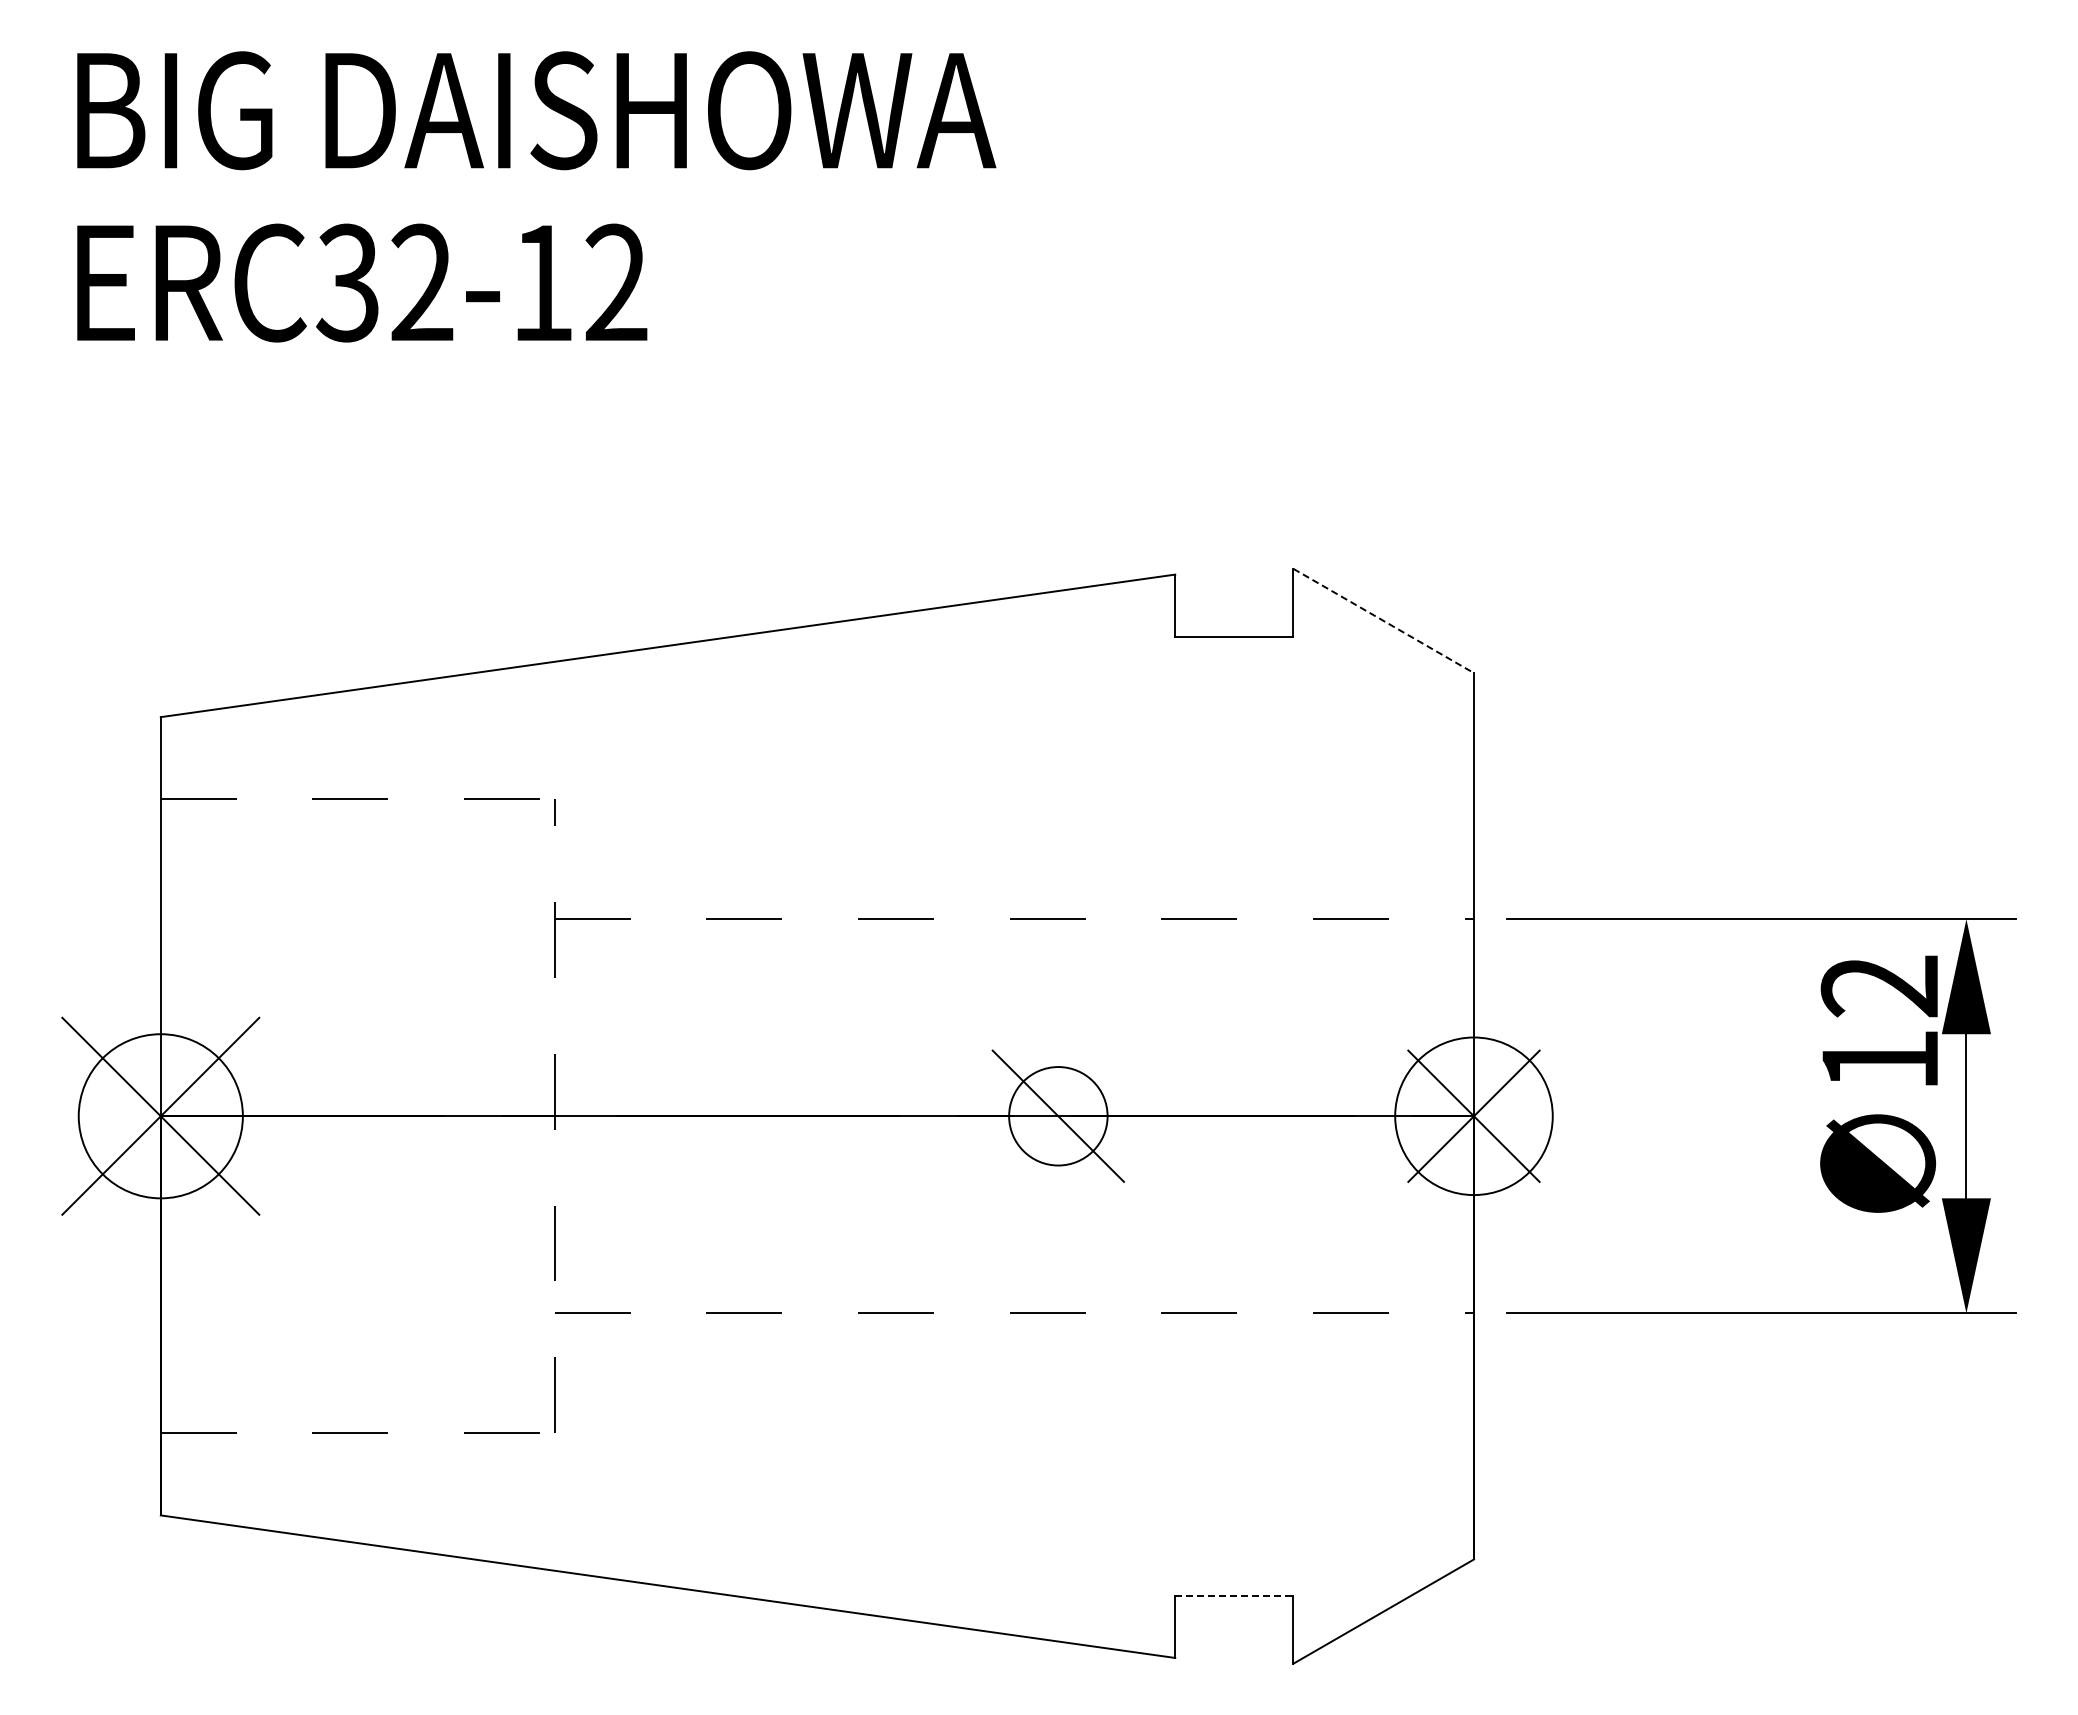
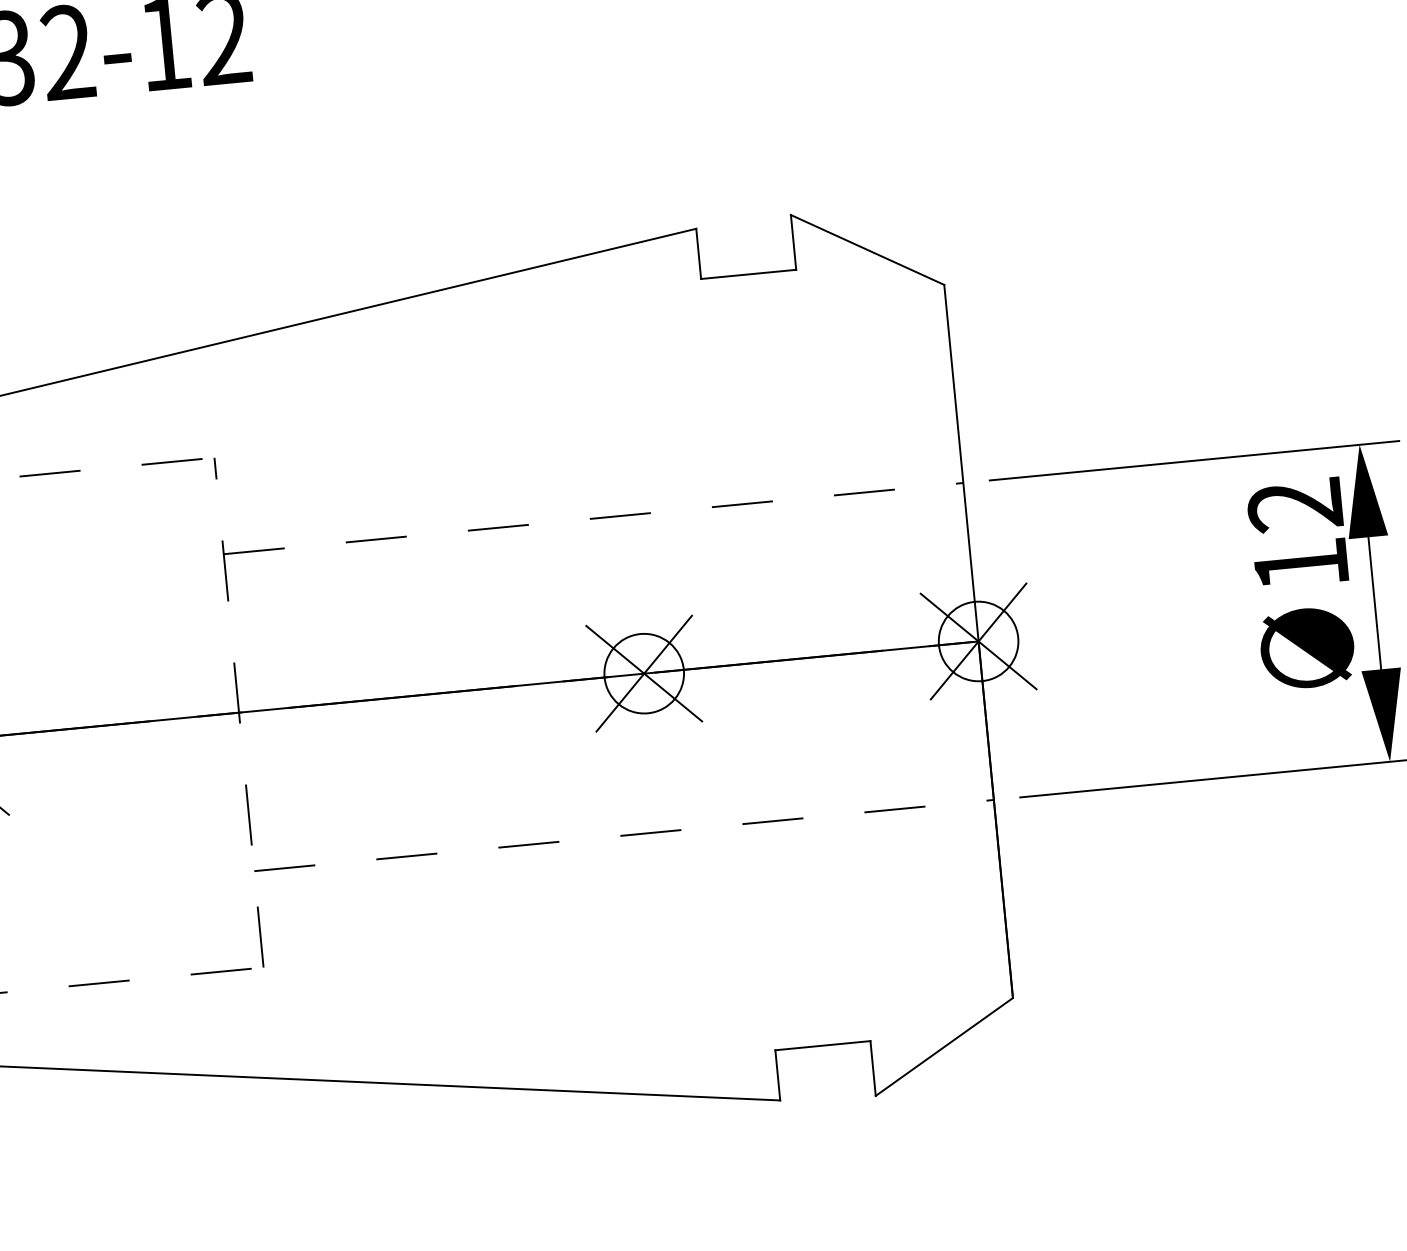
line: (1384, 621) -> (868, 250), dashed -> solid
line: (1058, 1115) -> (644, 673), added
circle: (1473, 1116) -> (978, 641), size x0.62
line: (1234, 1595) -> (823, 1045), dashed -> solid

